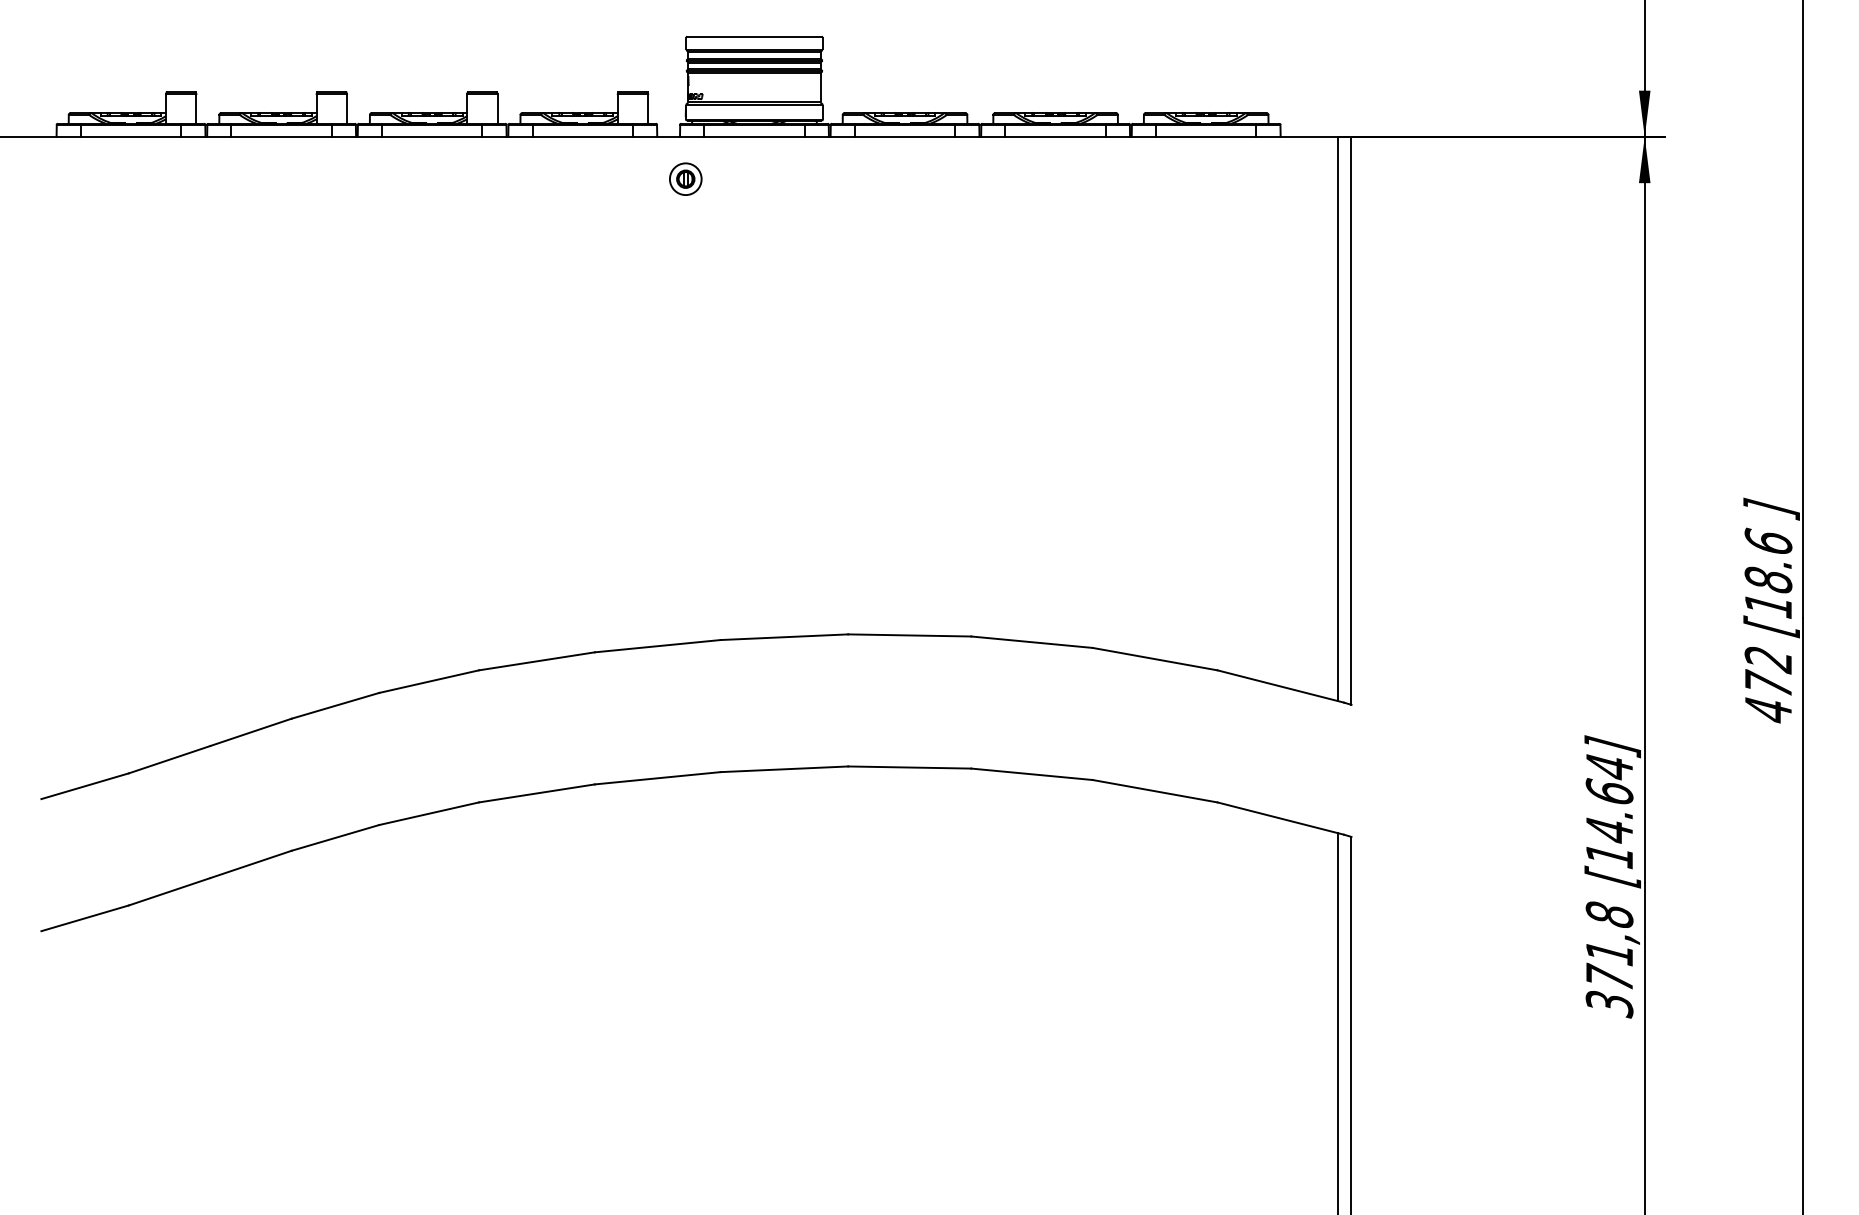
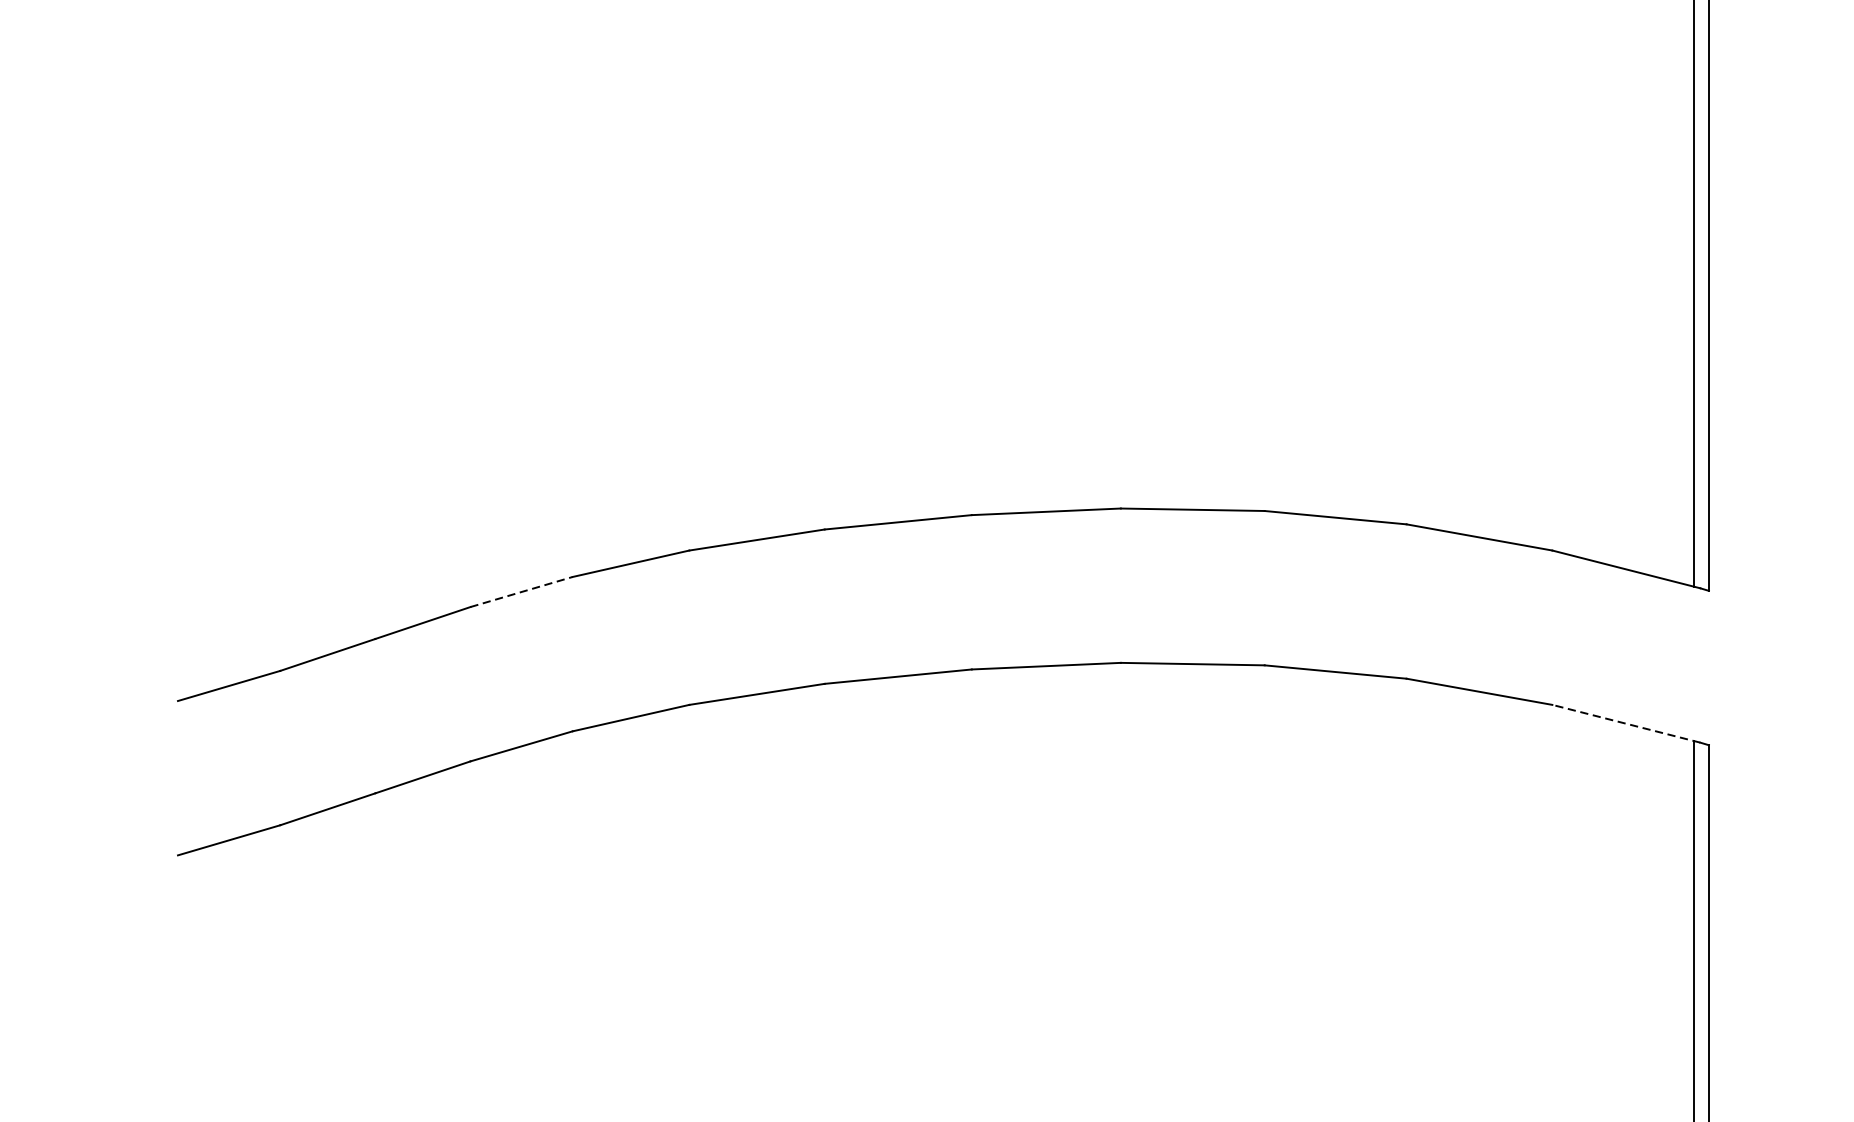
line: (335, 705) -> (521, 591), solid -> dashed
line: (1280, 818) -> (1625, 723), solid -> dashed

